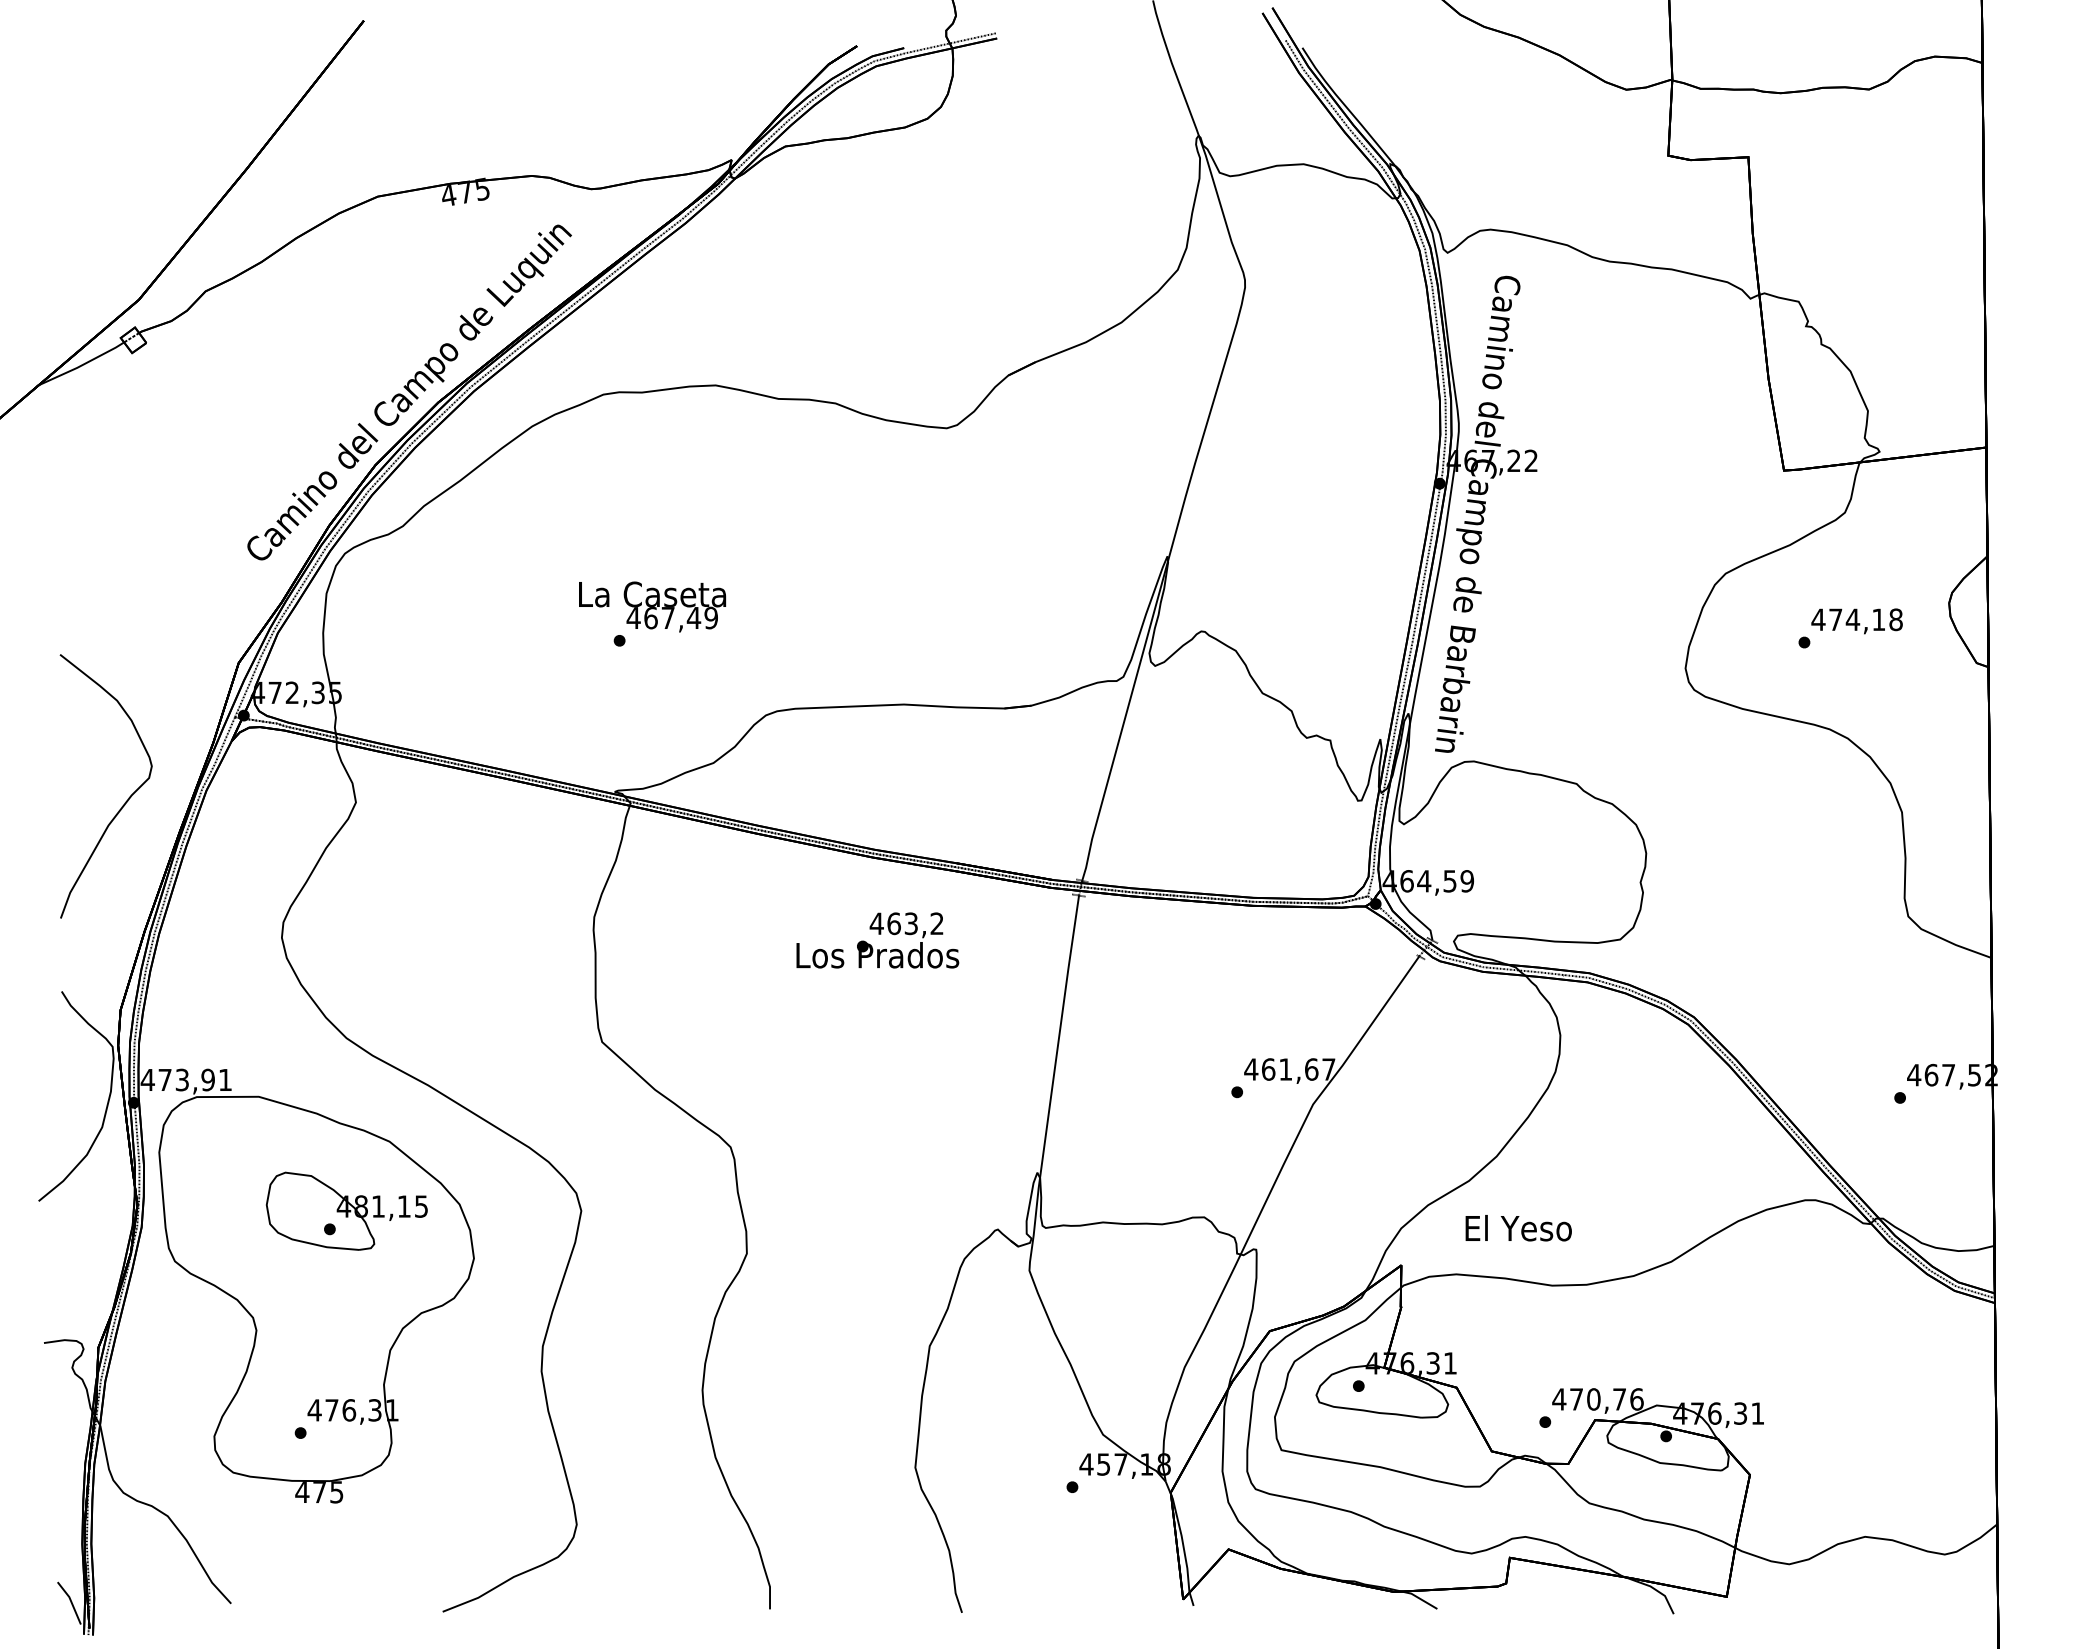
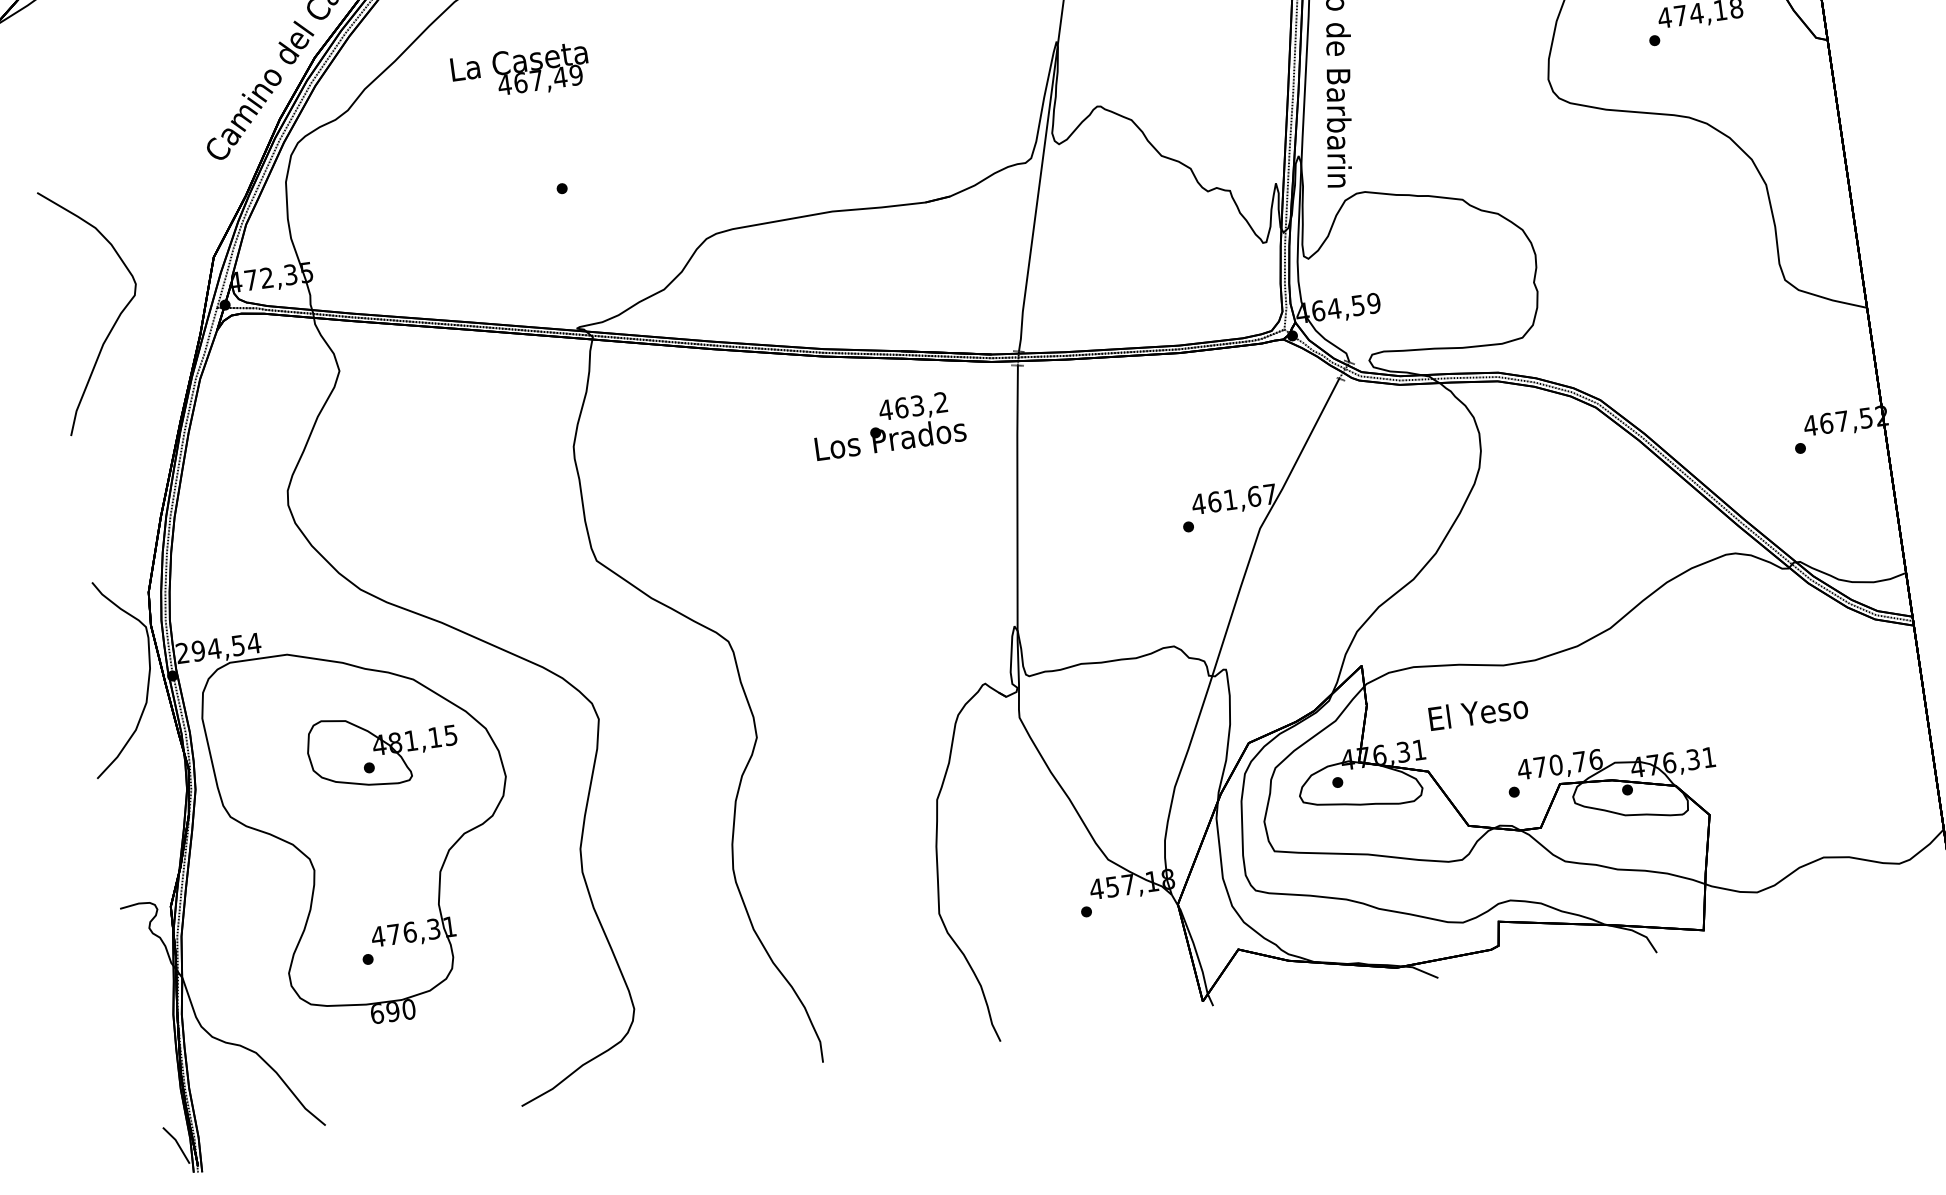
text: (652, 606) -> (520, 71), moved
curve: (125, 801) -> (116, 319), moved
text: (877, 940) -> (888, 425), moved
text: (186, 1079) -> (218, 647), 473,91 -> 294,54
text: (1518, 1228) -> (1478, 712), moved
text: (319, 1492) -> (393, 1011), 475 -> 690

